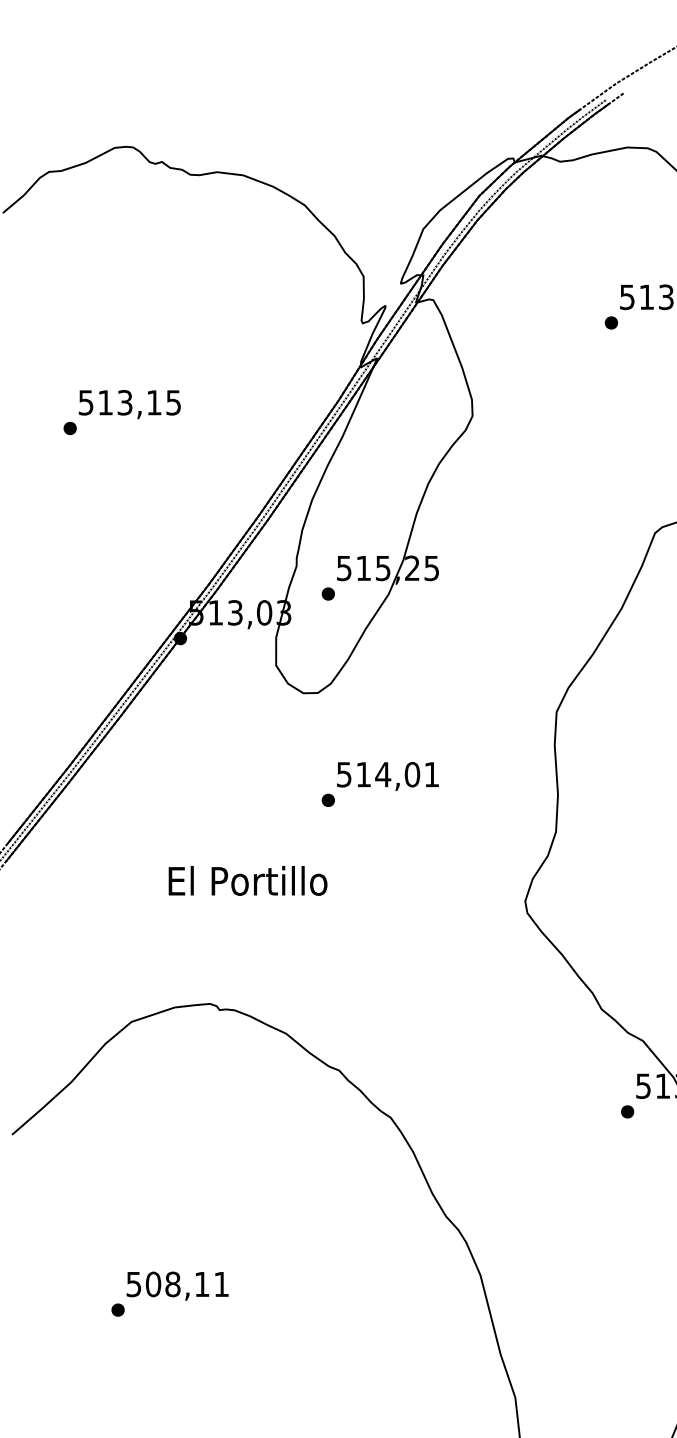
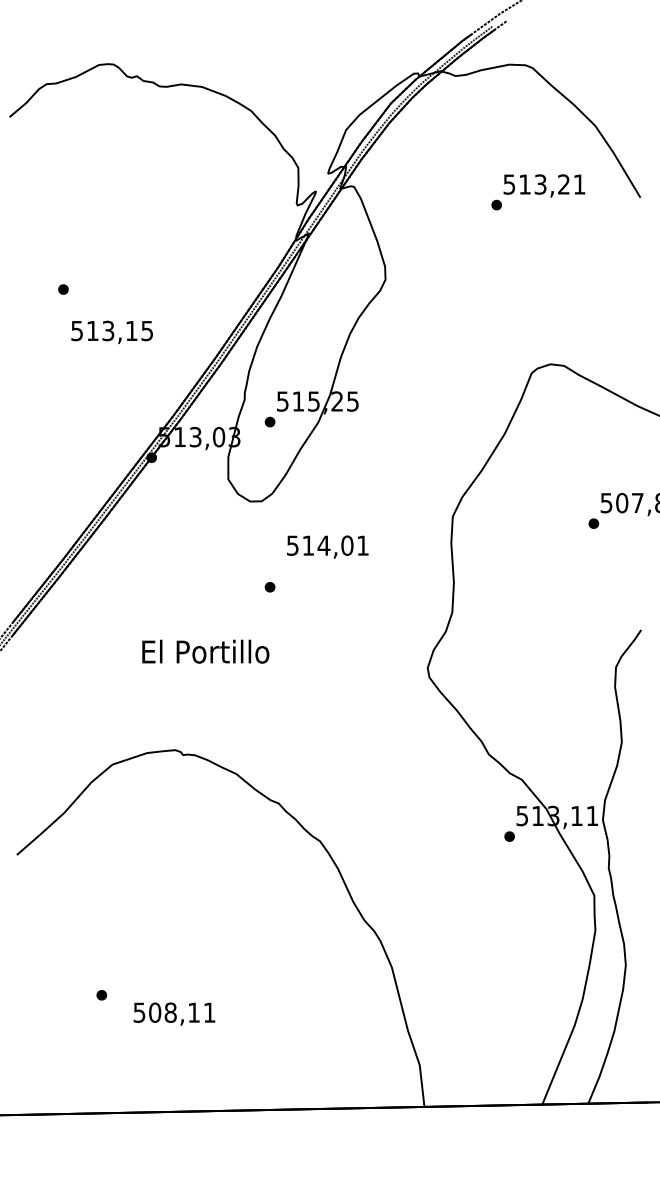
text: (128, 403) -> (111, 331), moved
text: (387, 775) -> (327, 546), moved
text: (177, 1285) -> (174, 1013), moved

